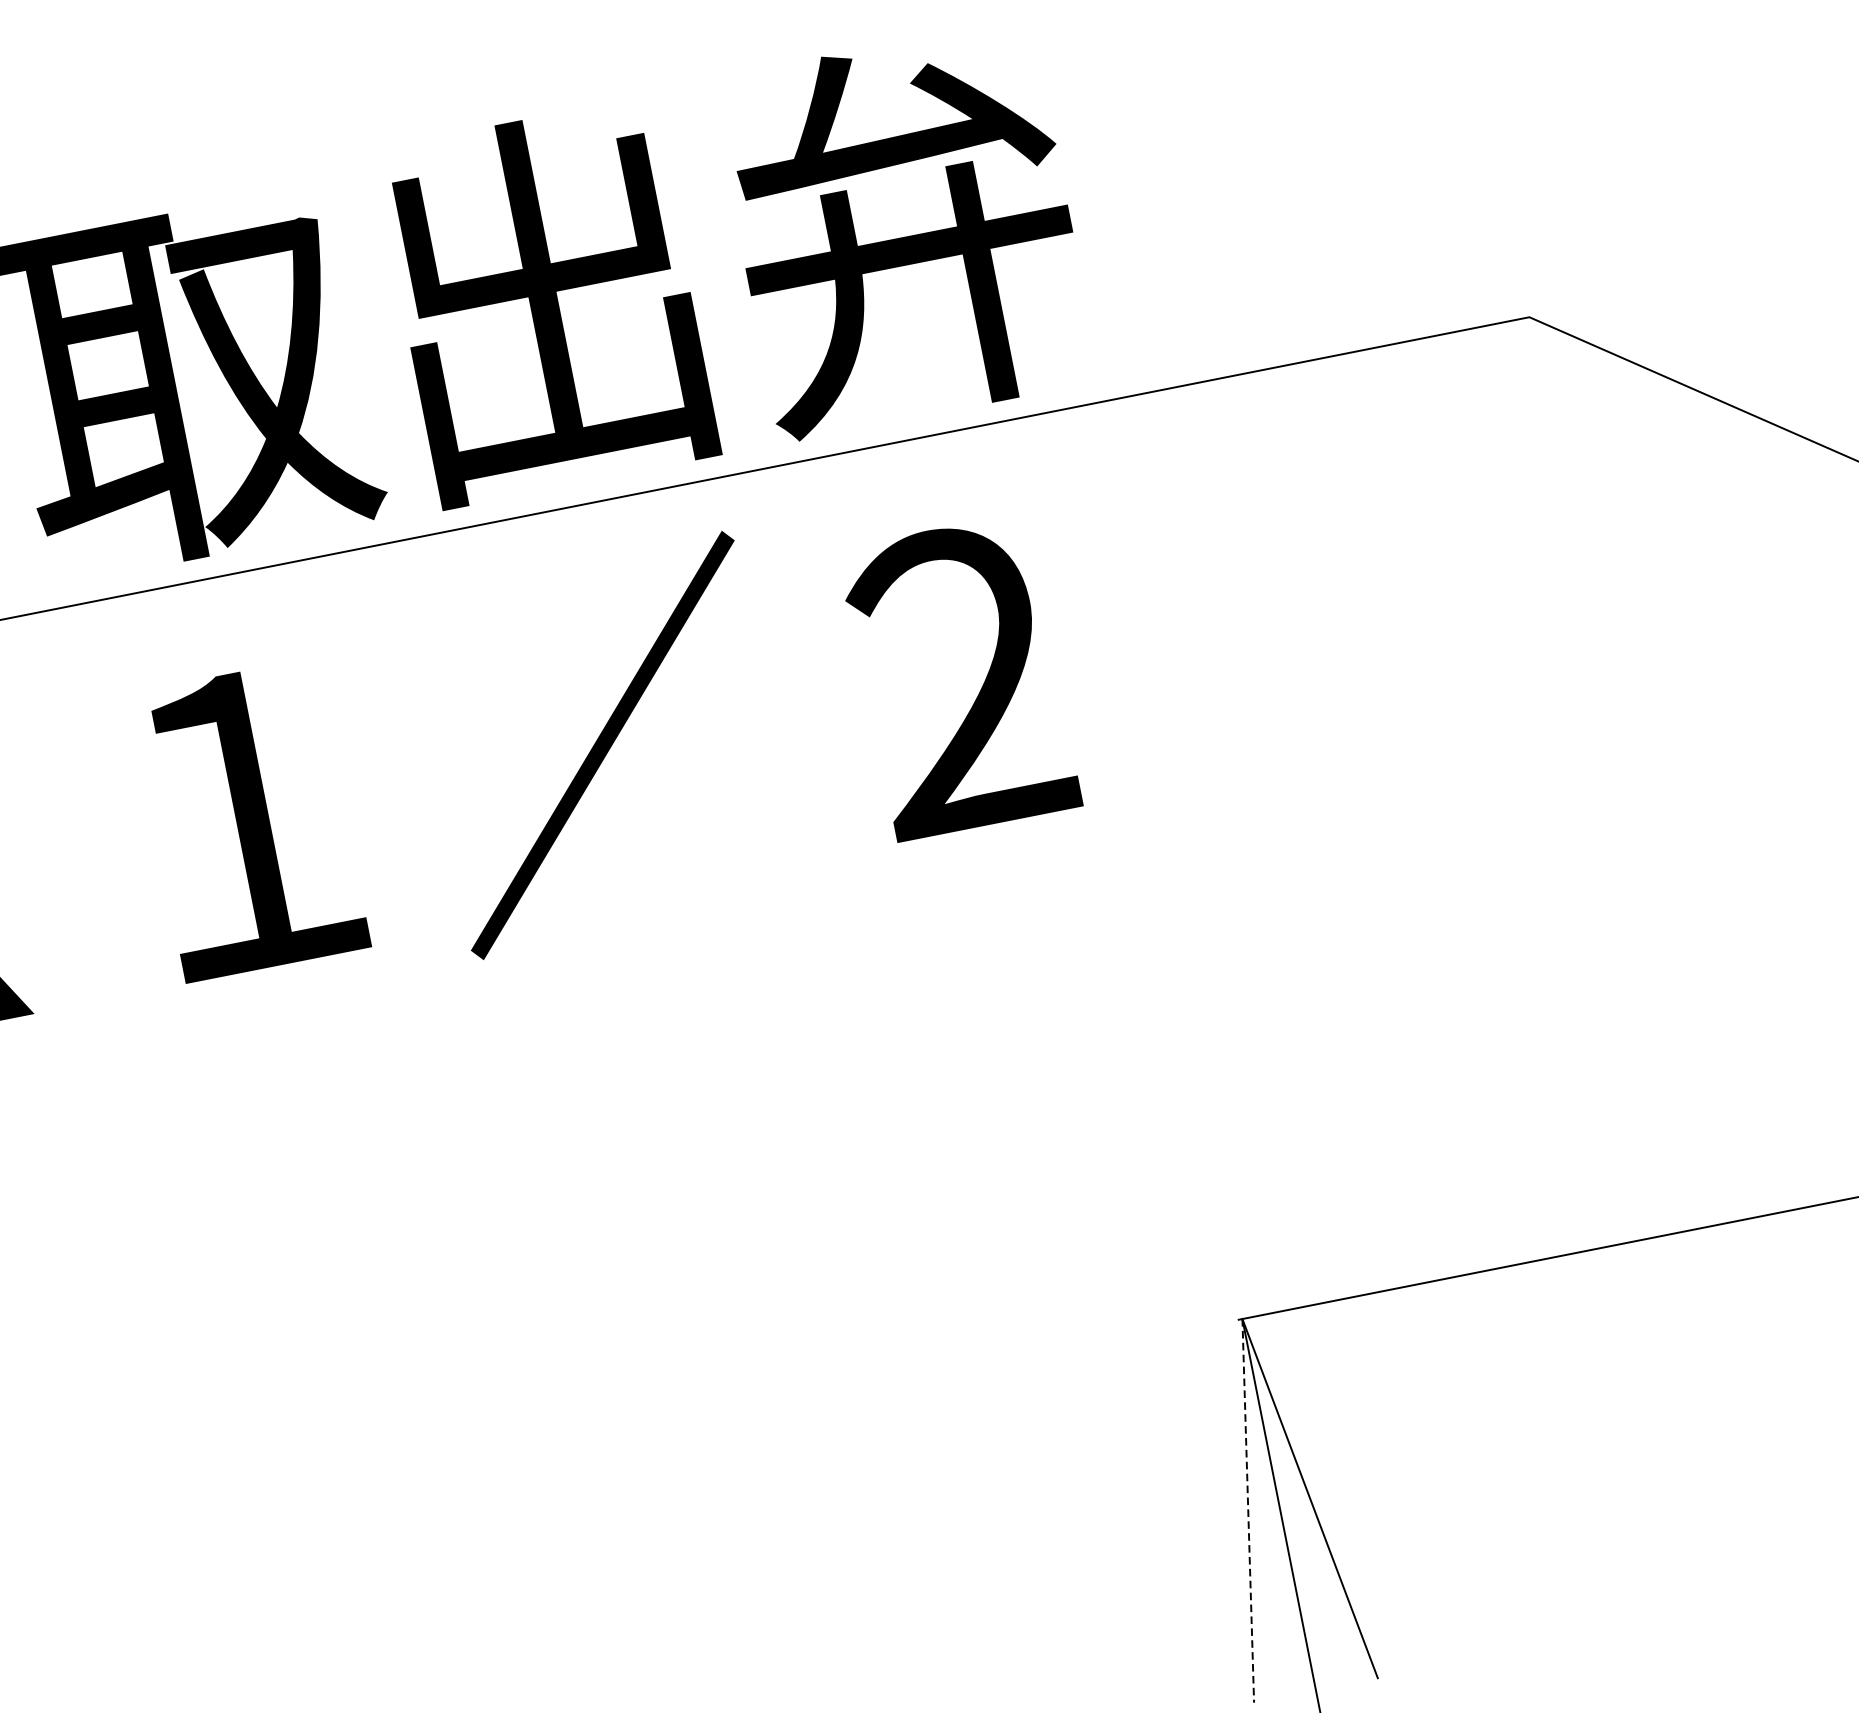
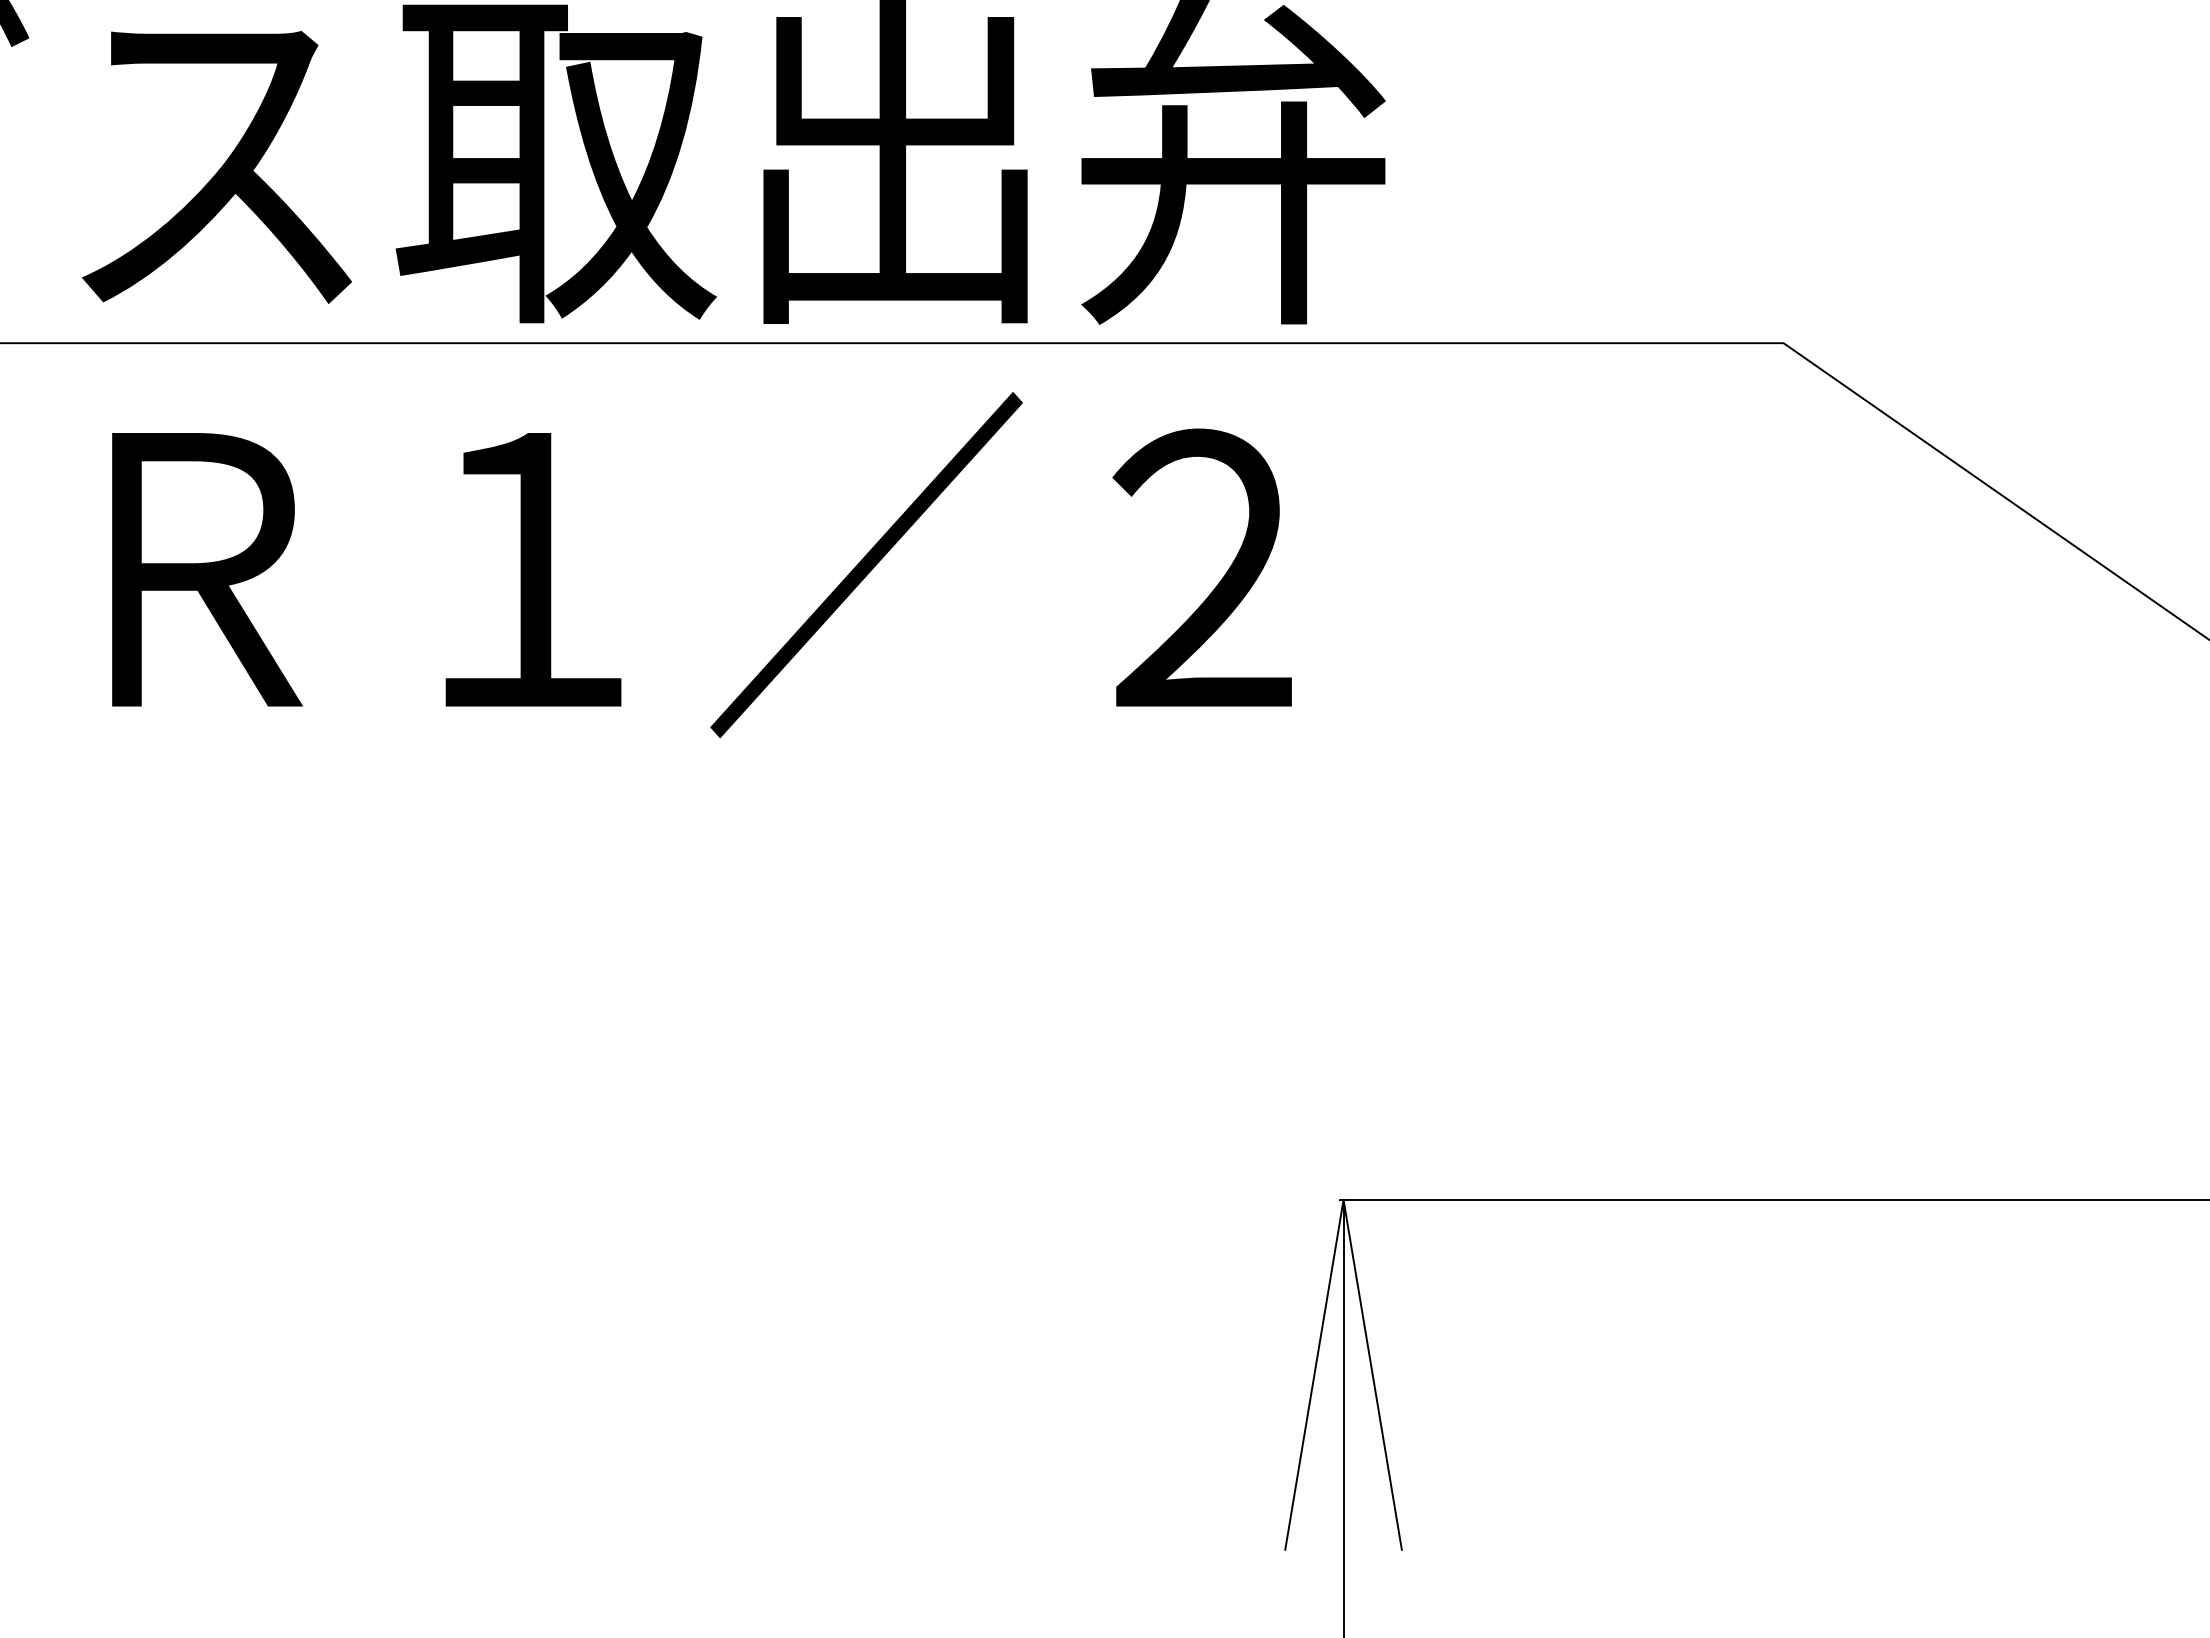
line: (1248, 1511) -> (1314, 1375), dashed -> solid

